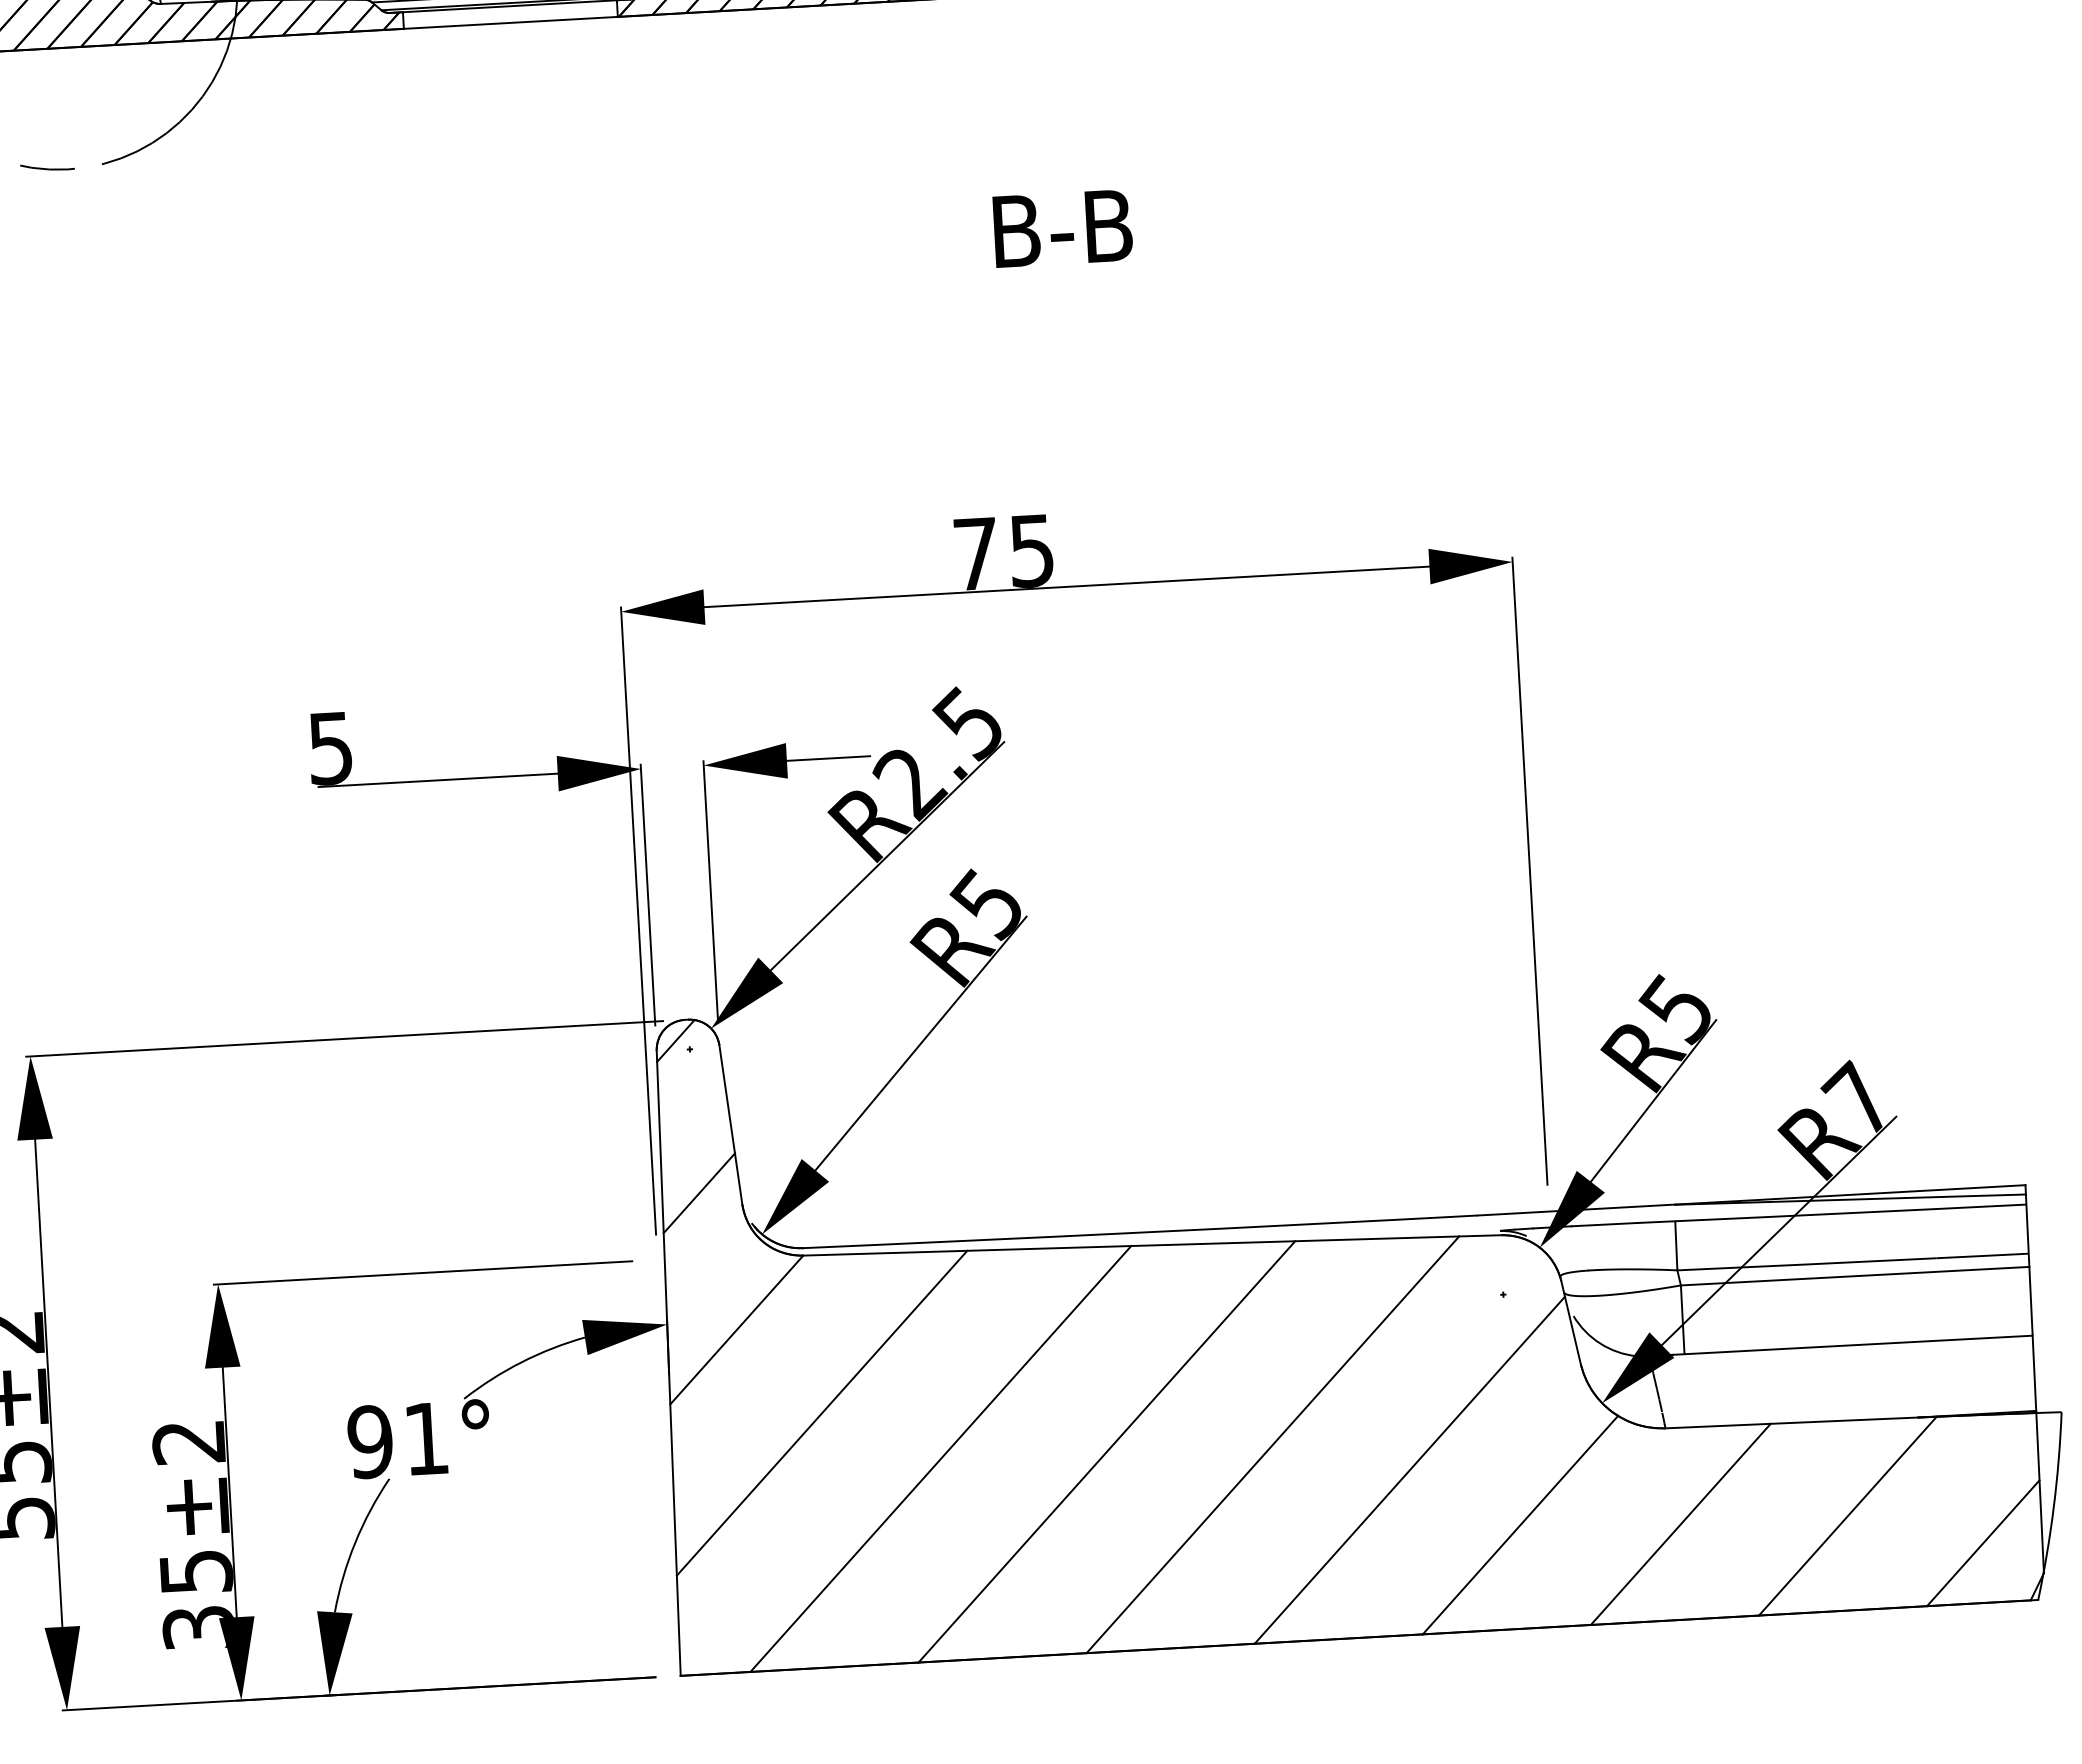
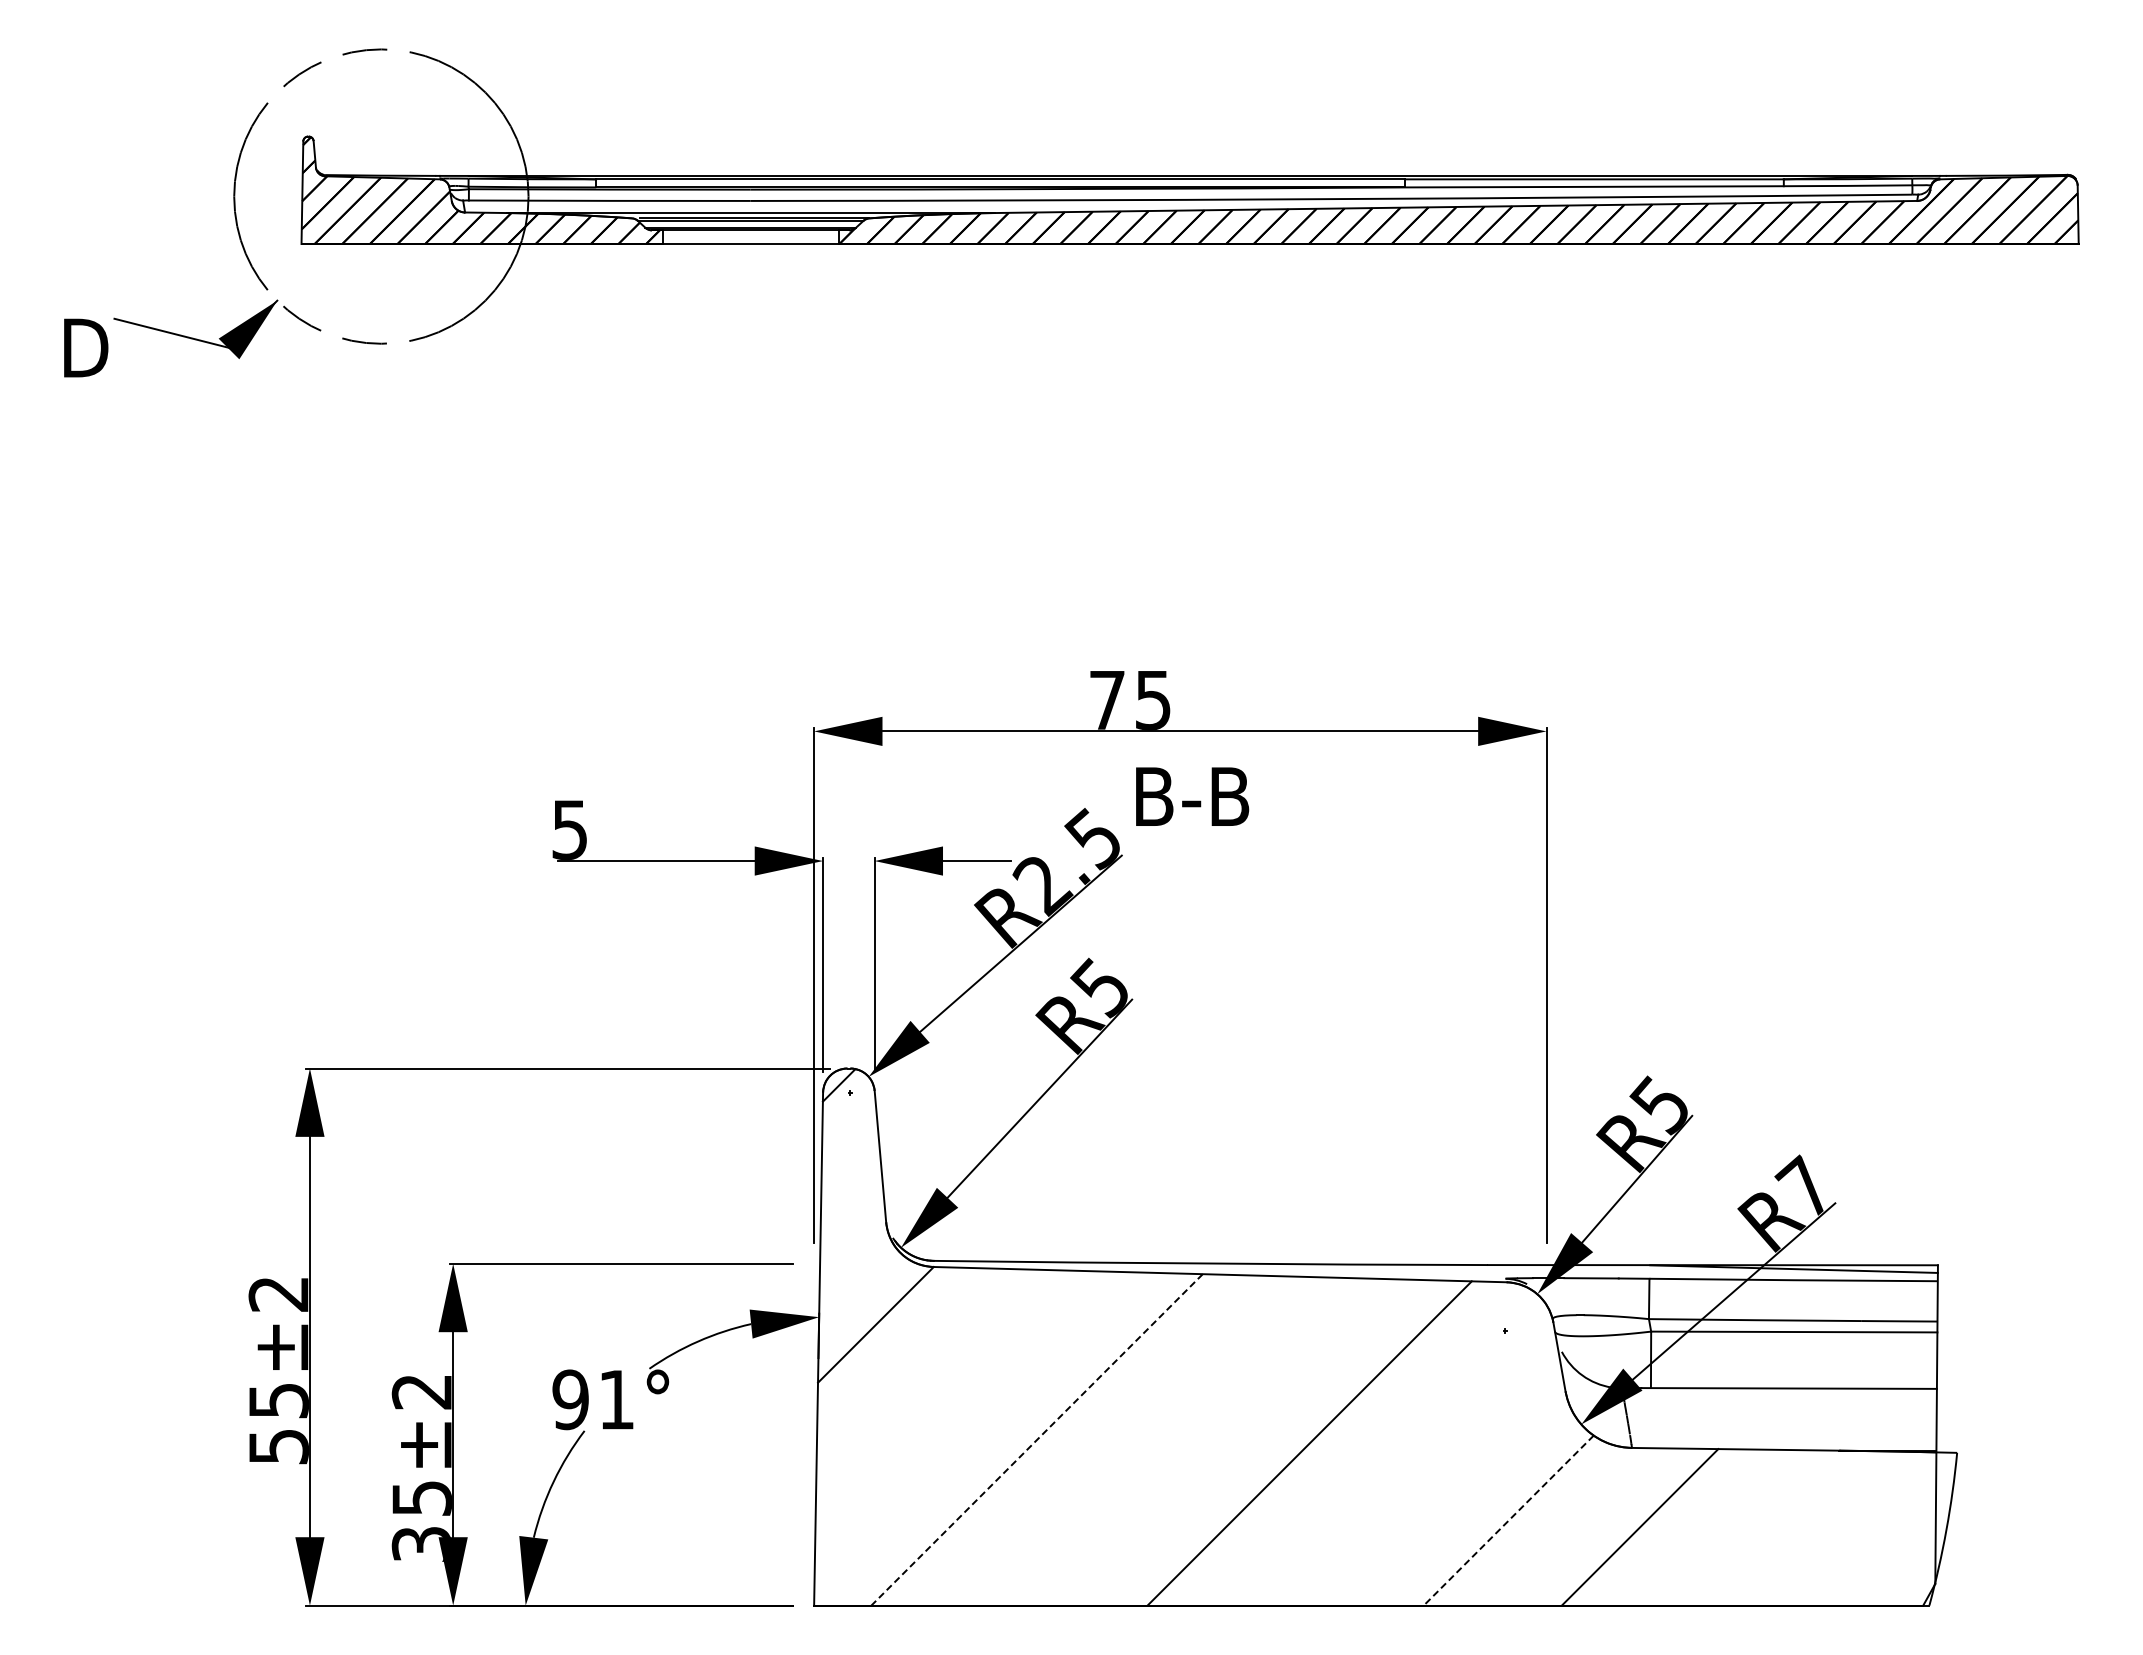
text: (1062, 228) -> (1192, 796), moved
line: (699, 1193) -> (851, 1211), removed
line: (821, 1412) -> (941, 1396), removed
line: (1106, 1451) -> (1173, 1441), removed
line: (940, 1459) -> (1036, 1440), solid -> dashed
line: (1409, 1470) -> (1420, 1470), removed
line: (1846, 1515) -> (1776, 1527), removed
line: (1520, 1525) -> (1508, 1520), solid -> dashed
line: (1982, 1543) -> (1886, 1556), removed

